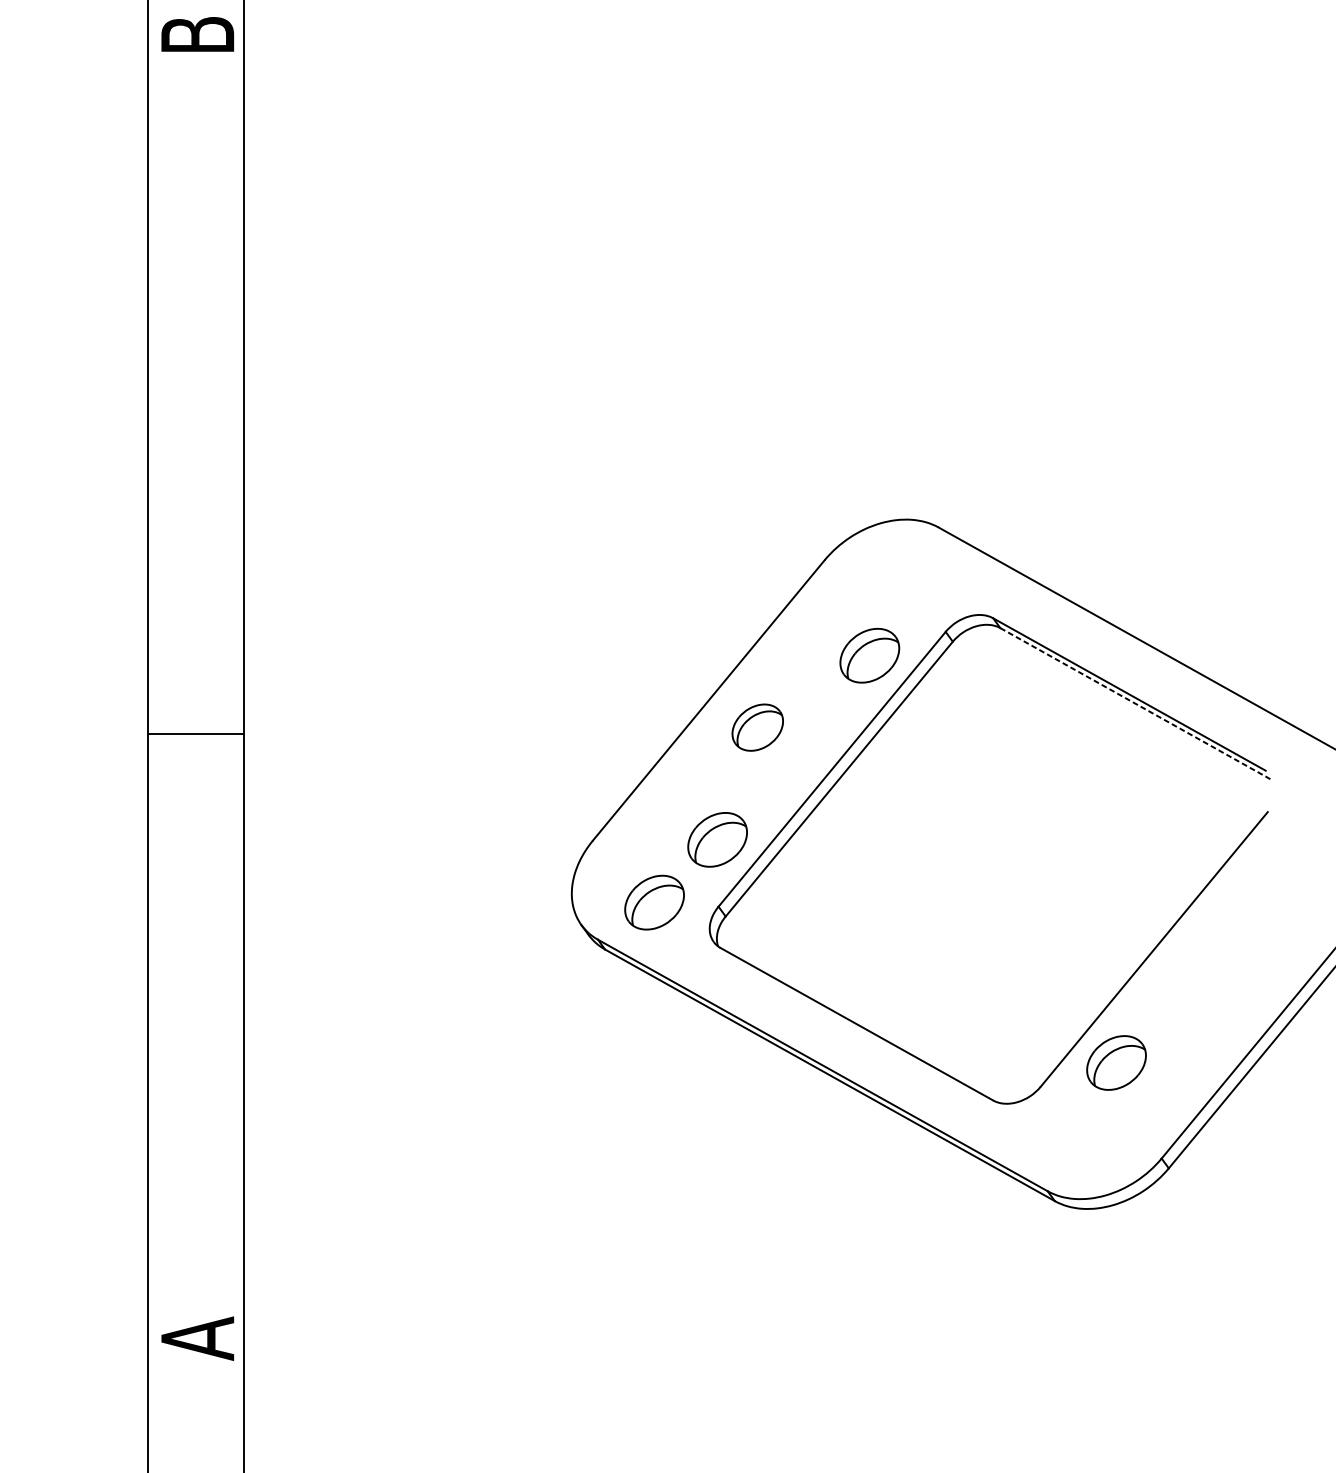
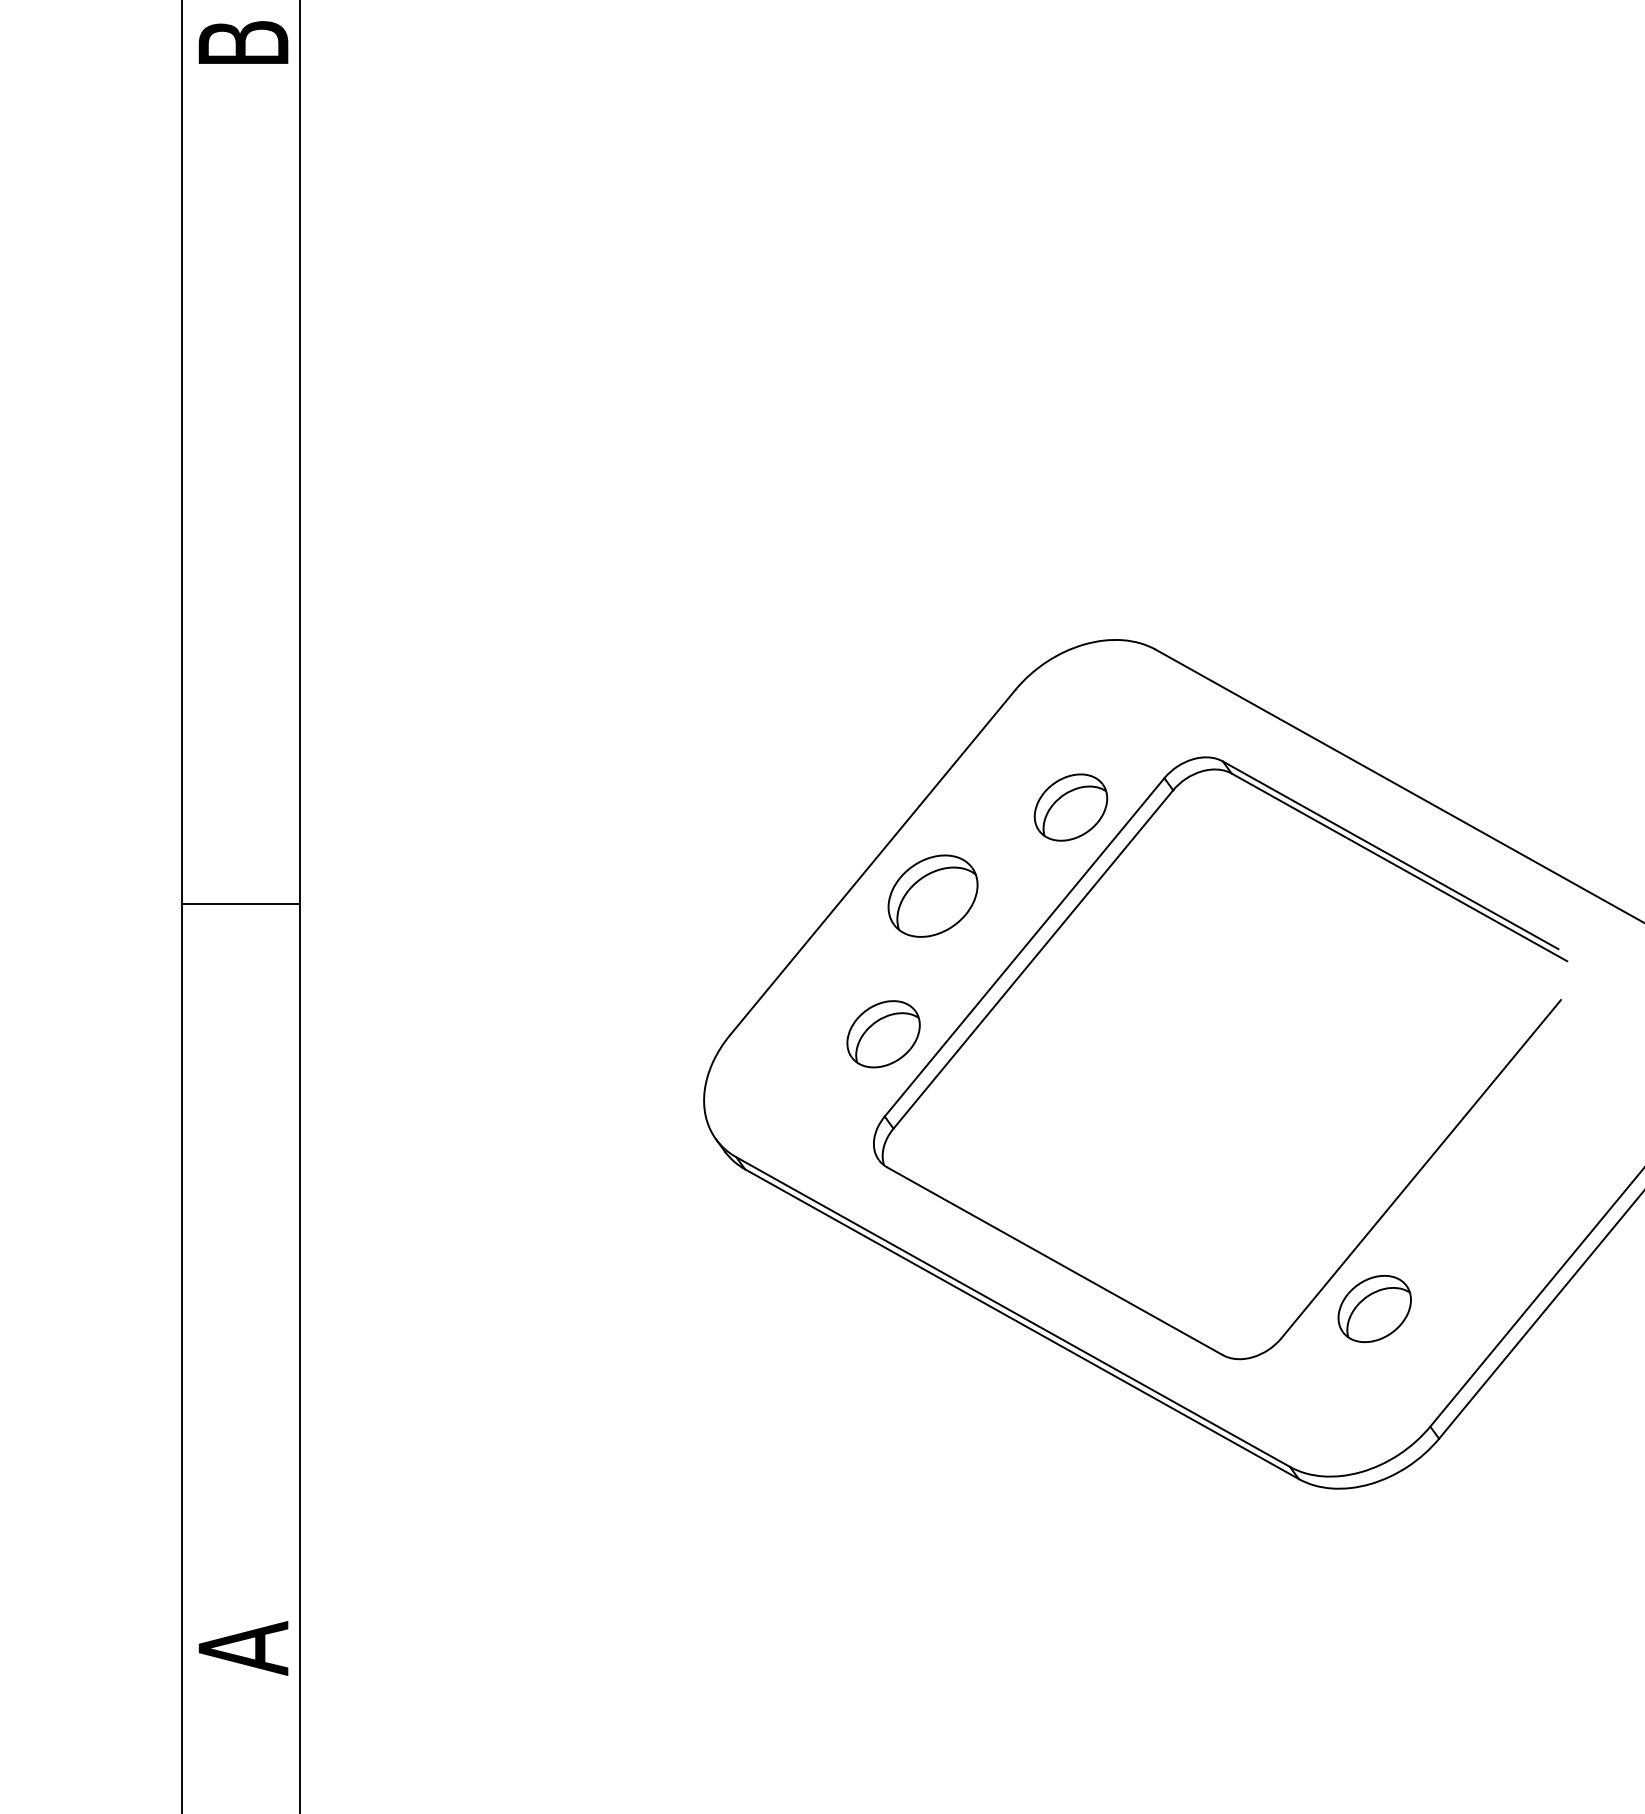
line: (1136, 704) -> (1399, 867), dashed -> solid
part: (757, 727) -> (932, 895), size x1.43
part: (654, 902) -> (805, 1111), removed

